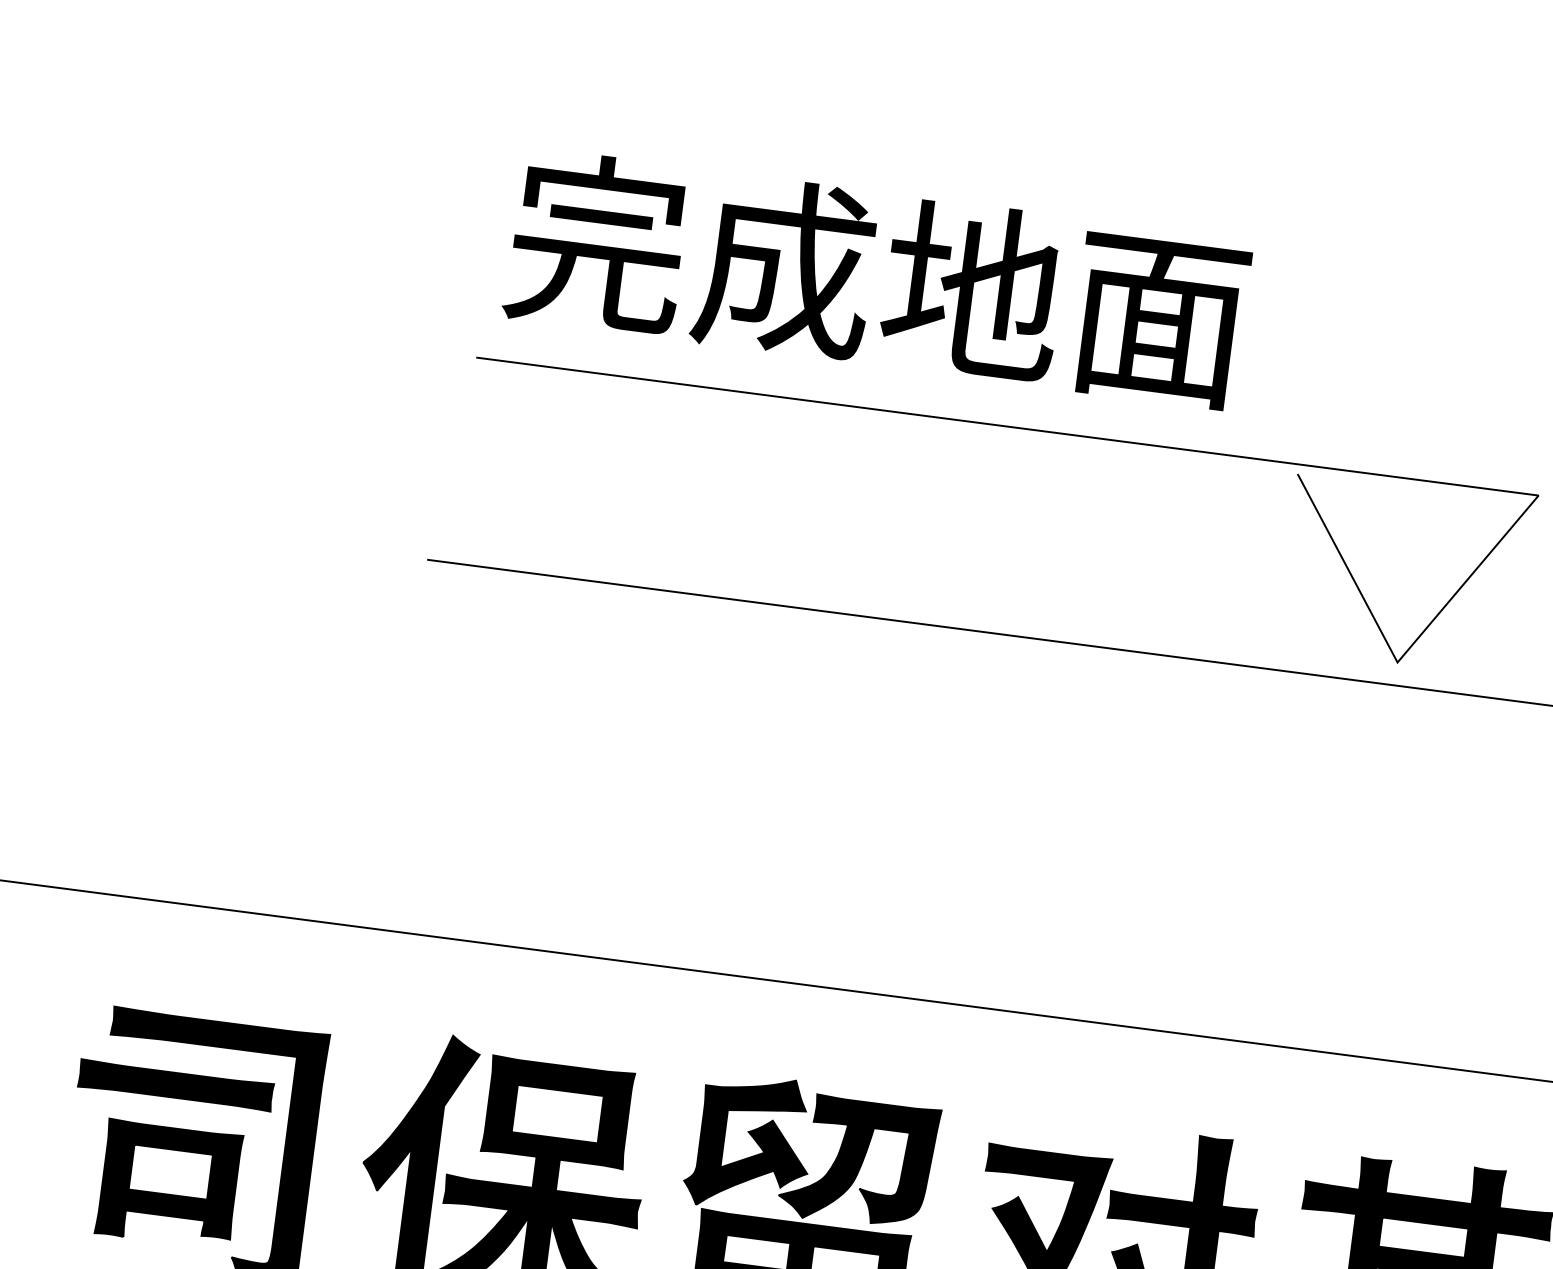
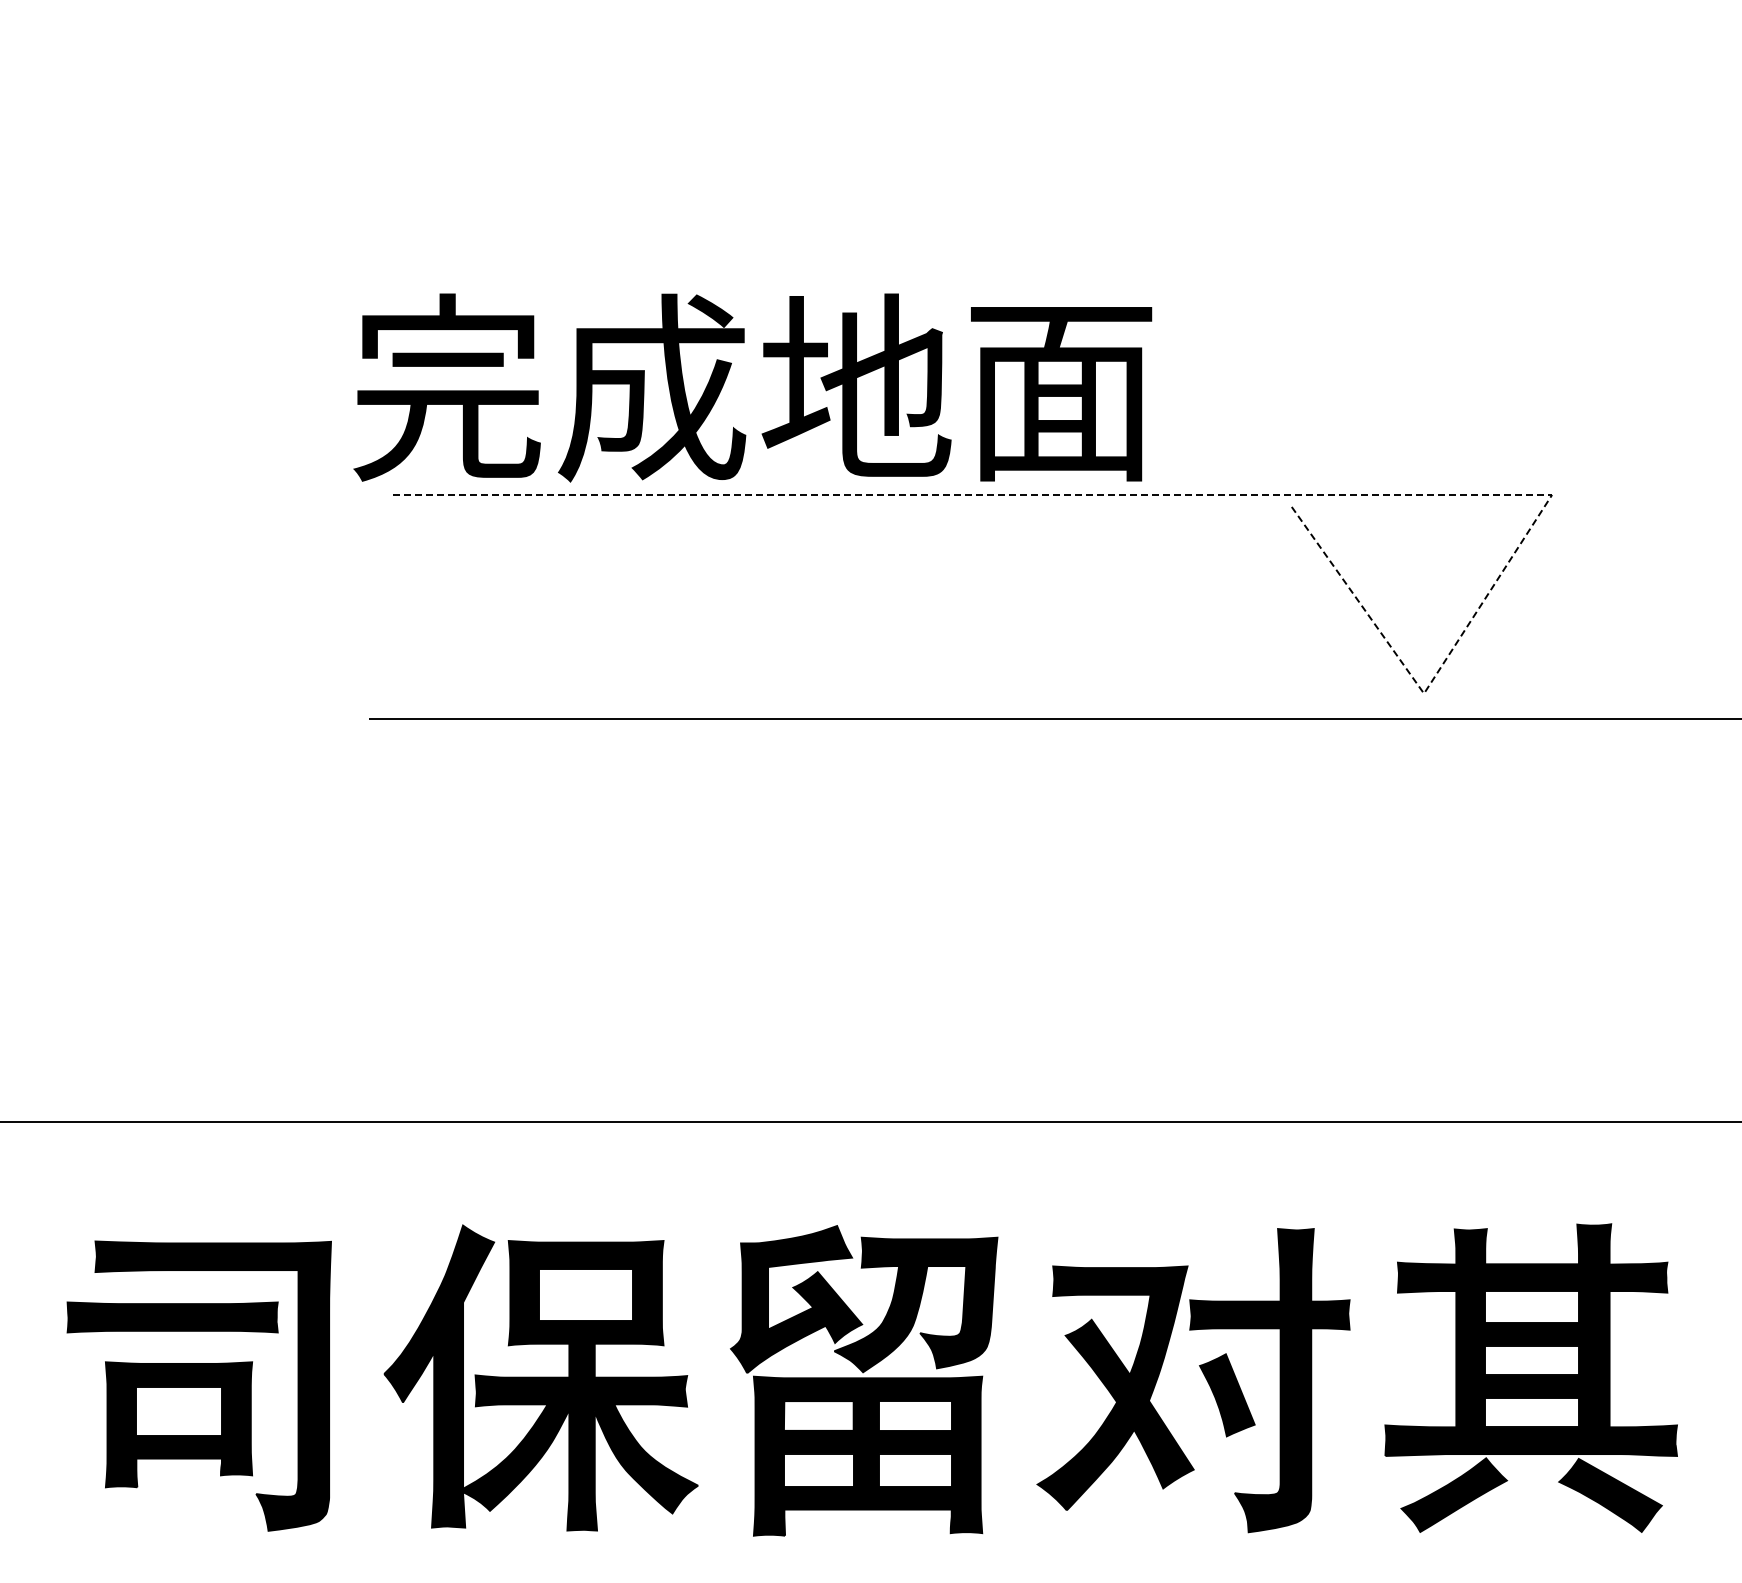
text: (877, 278) -> (752, 387), moved
line: (1223, 454) -> (1208, 494), solid -> dashed

